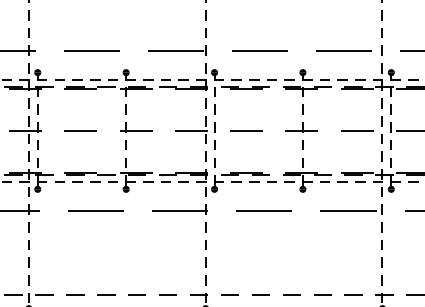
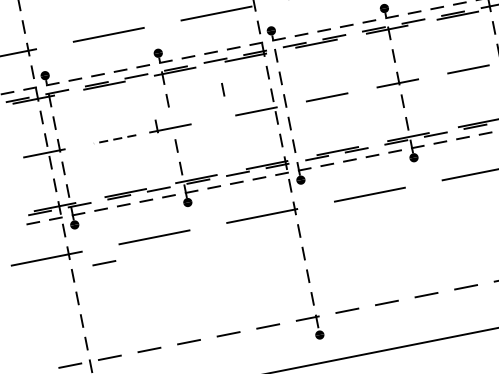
line: (169, 109) -> (223, 89), added
part: (136, 127) -> (170, 123), moved
line: (80, 130) -> (114, 138), solid -> dashed
line: (54, 222) -> (104, 263), added

